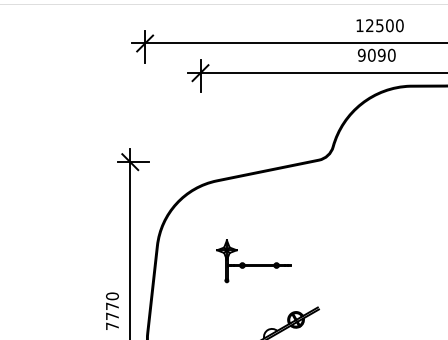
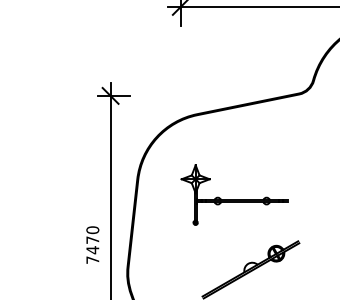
part: (253, 261) -> (233, 195), size x1.43
text: (112, 316) -> (92, 250), 7770 -> 7470

